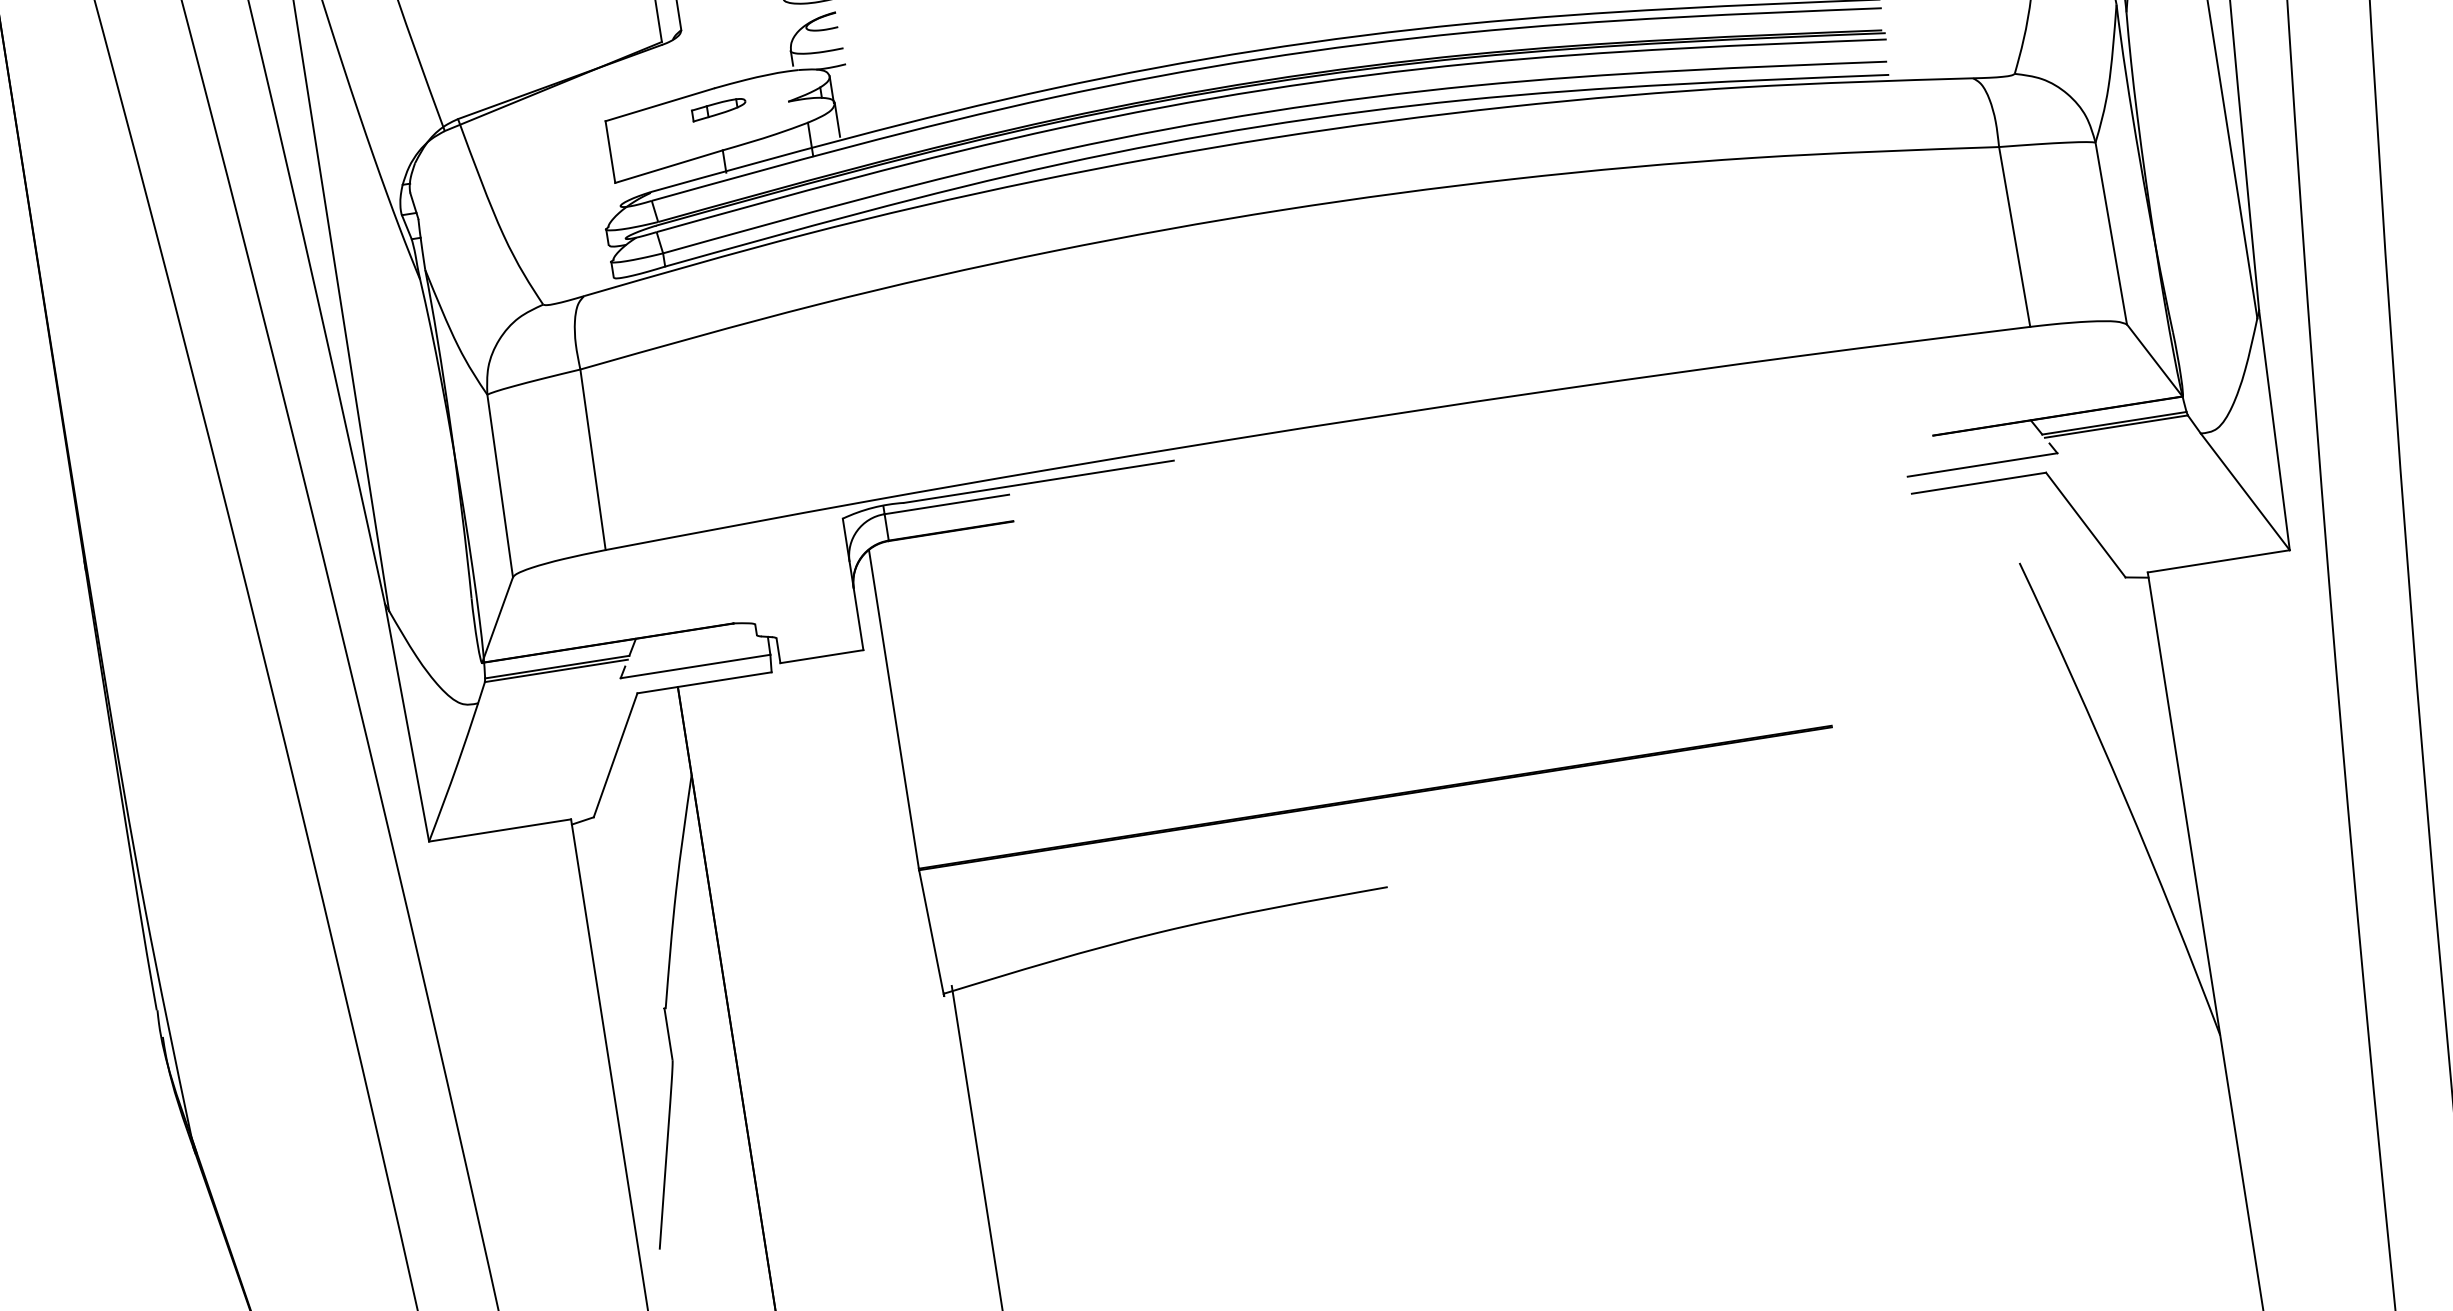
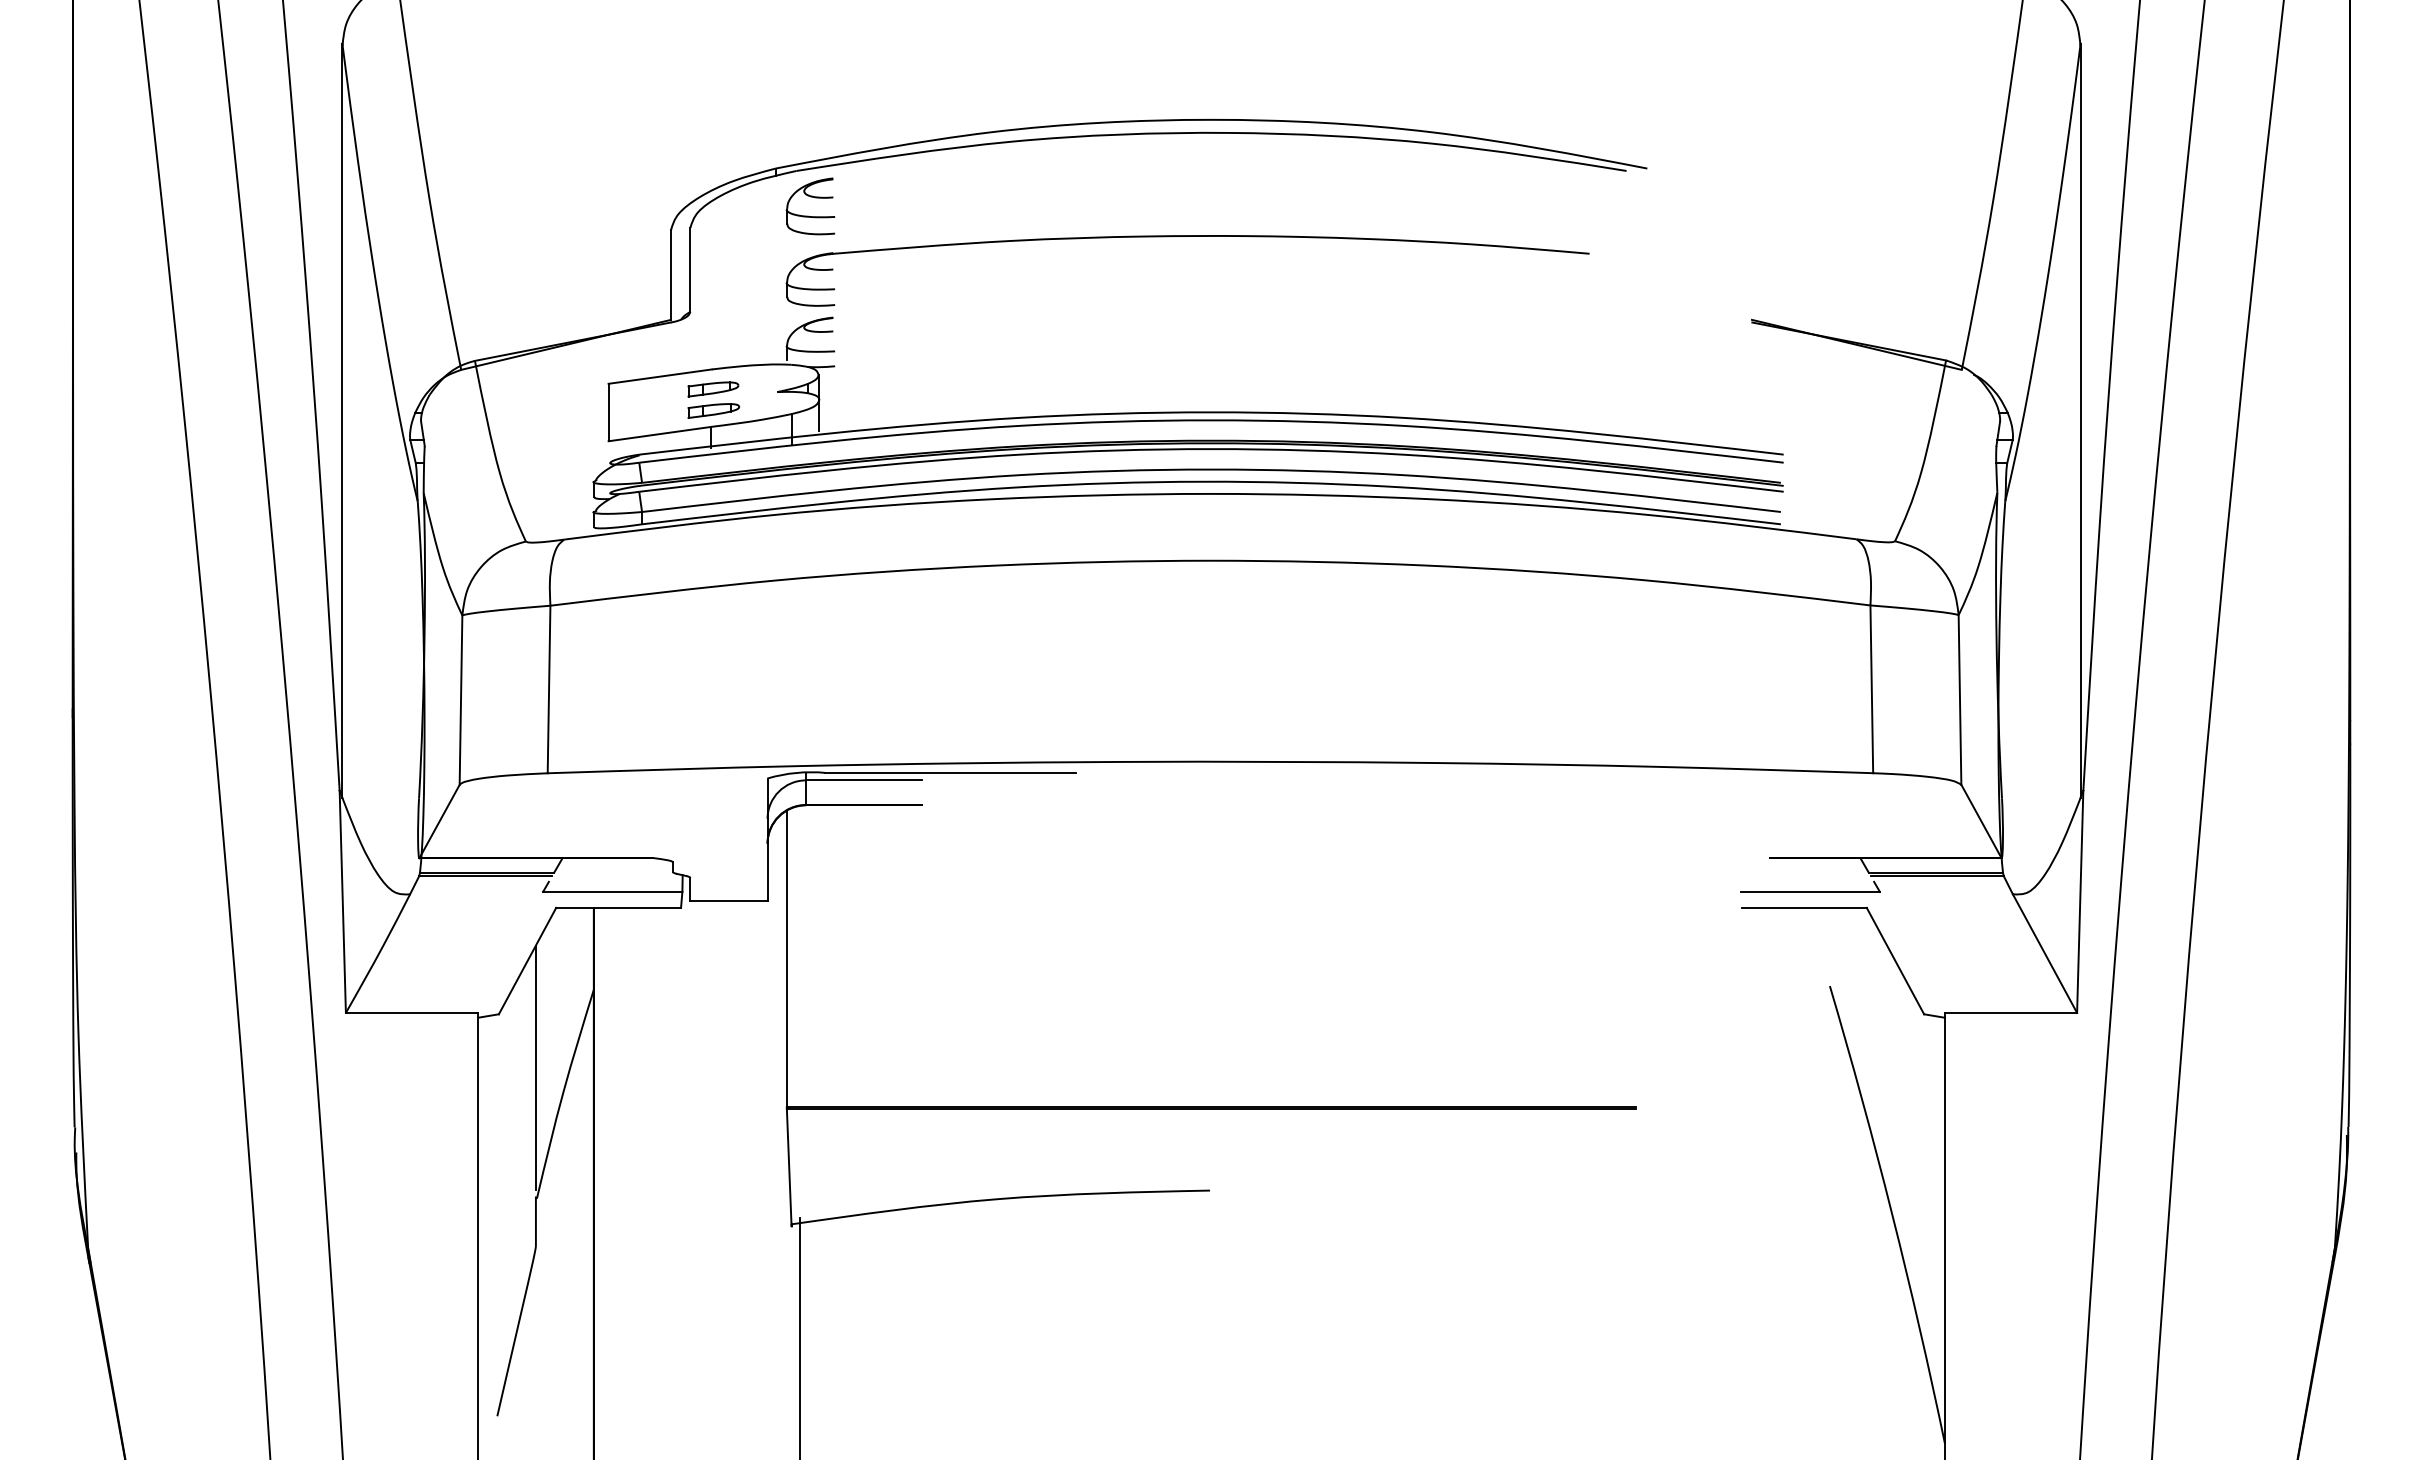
part: (722, 132) -> (713, 410), added
line: (642, 868) -> (535, 1067), added

